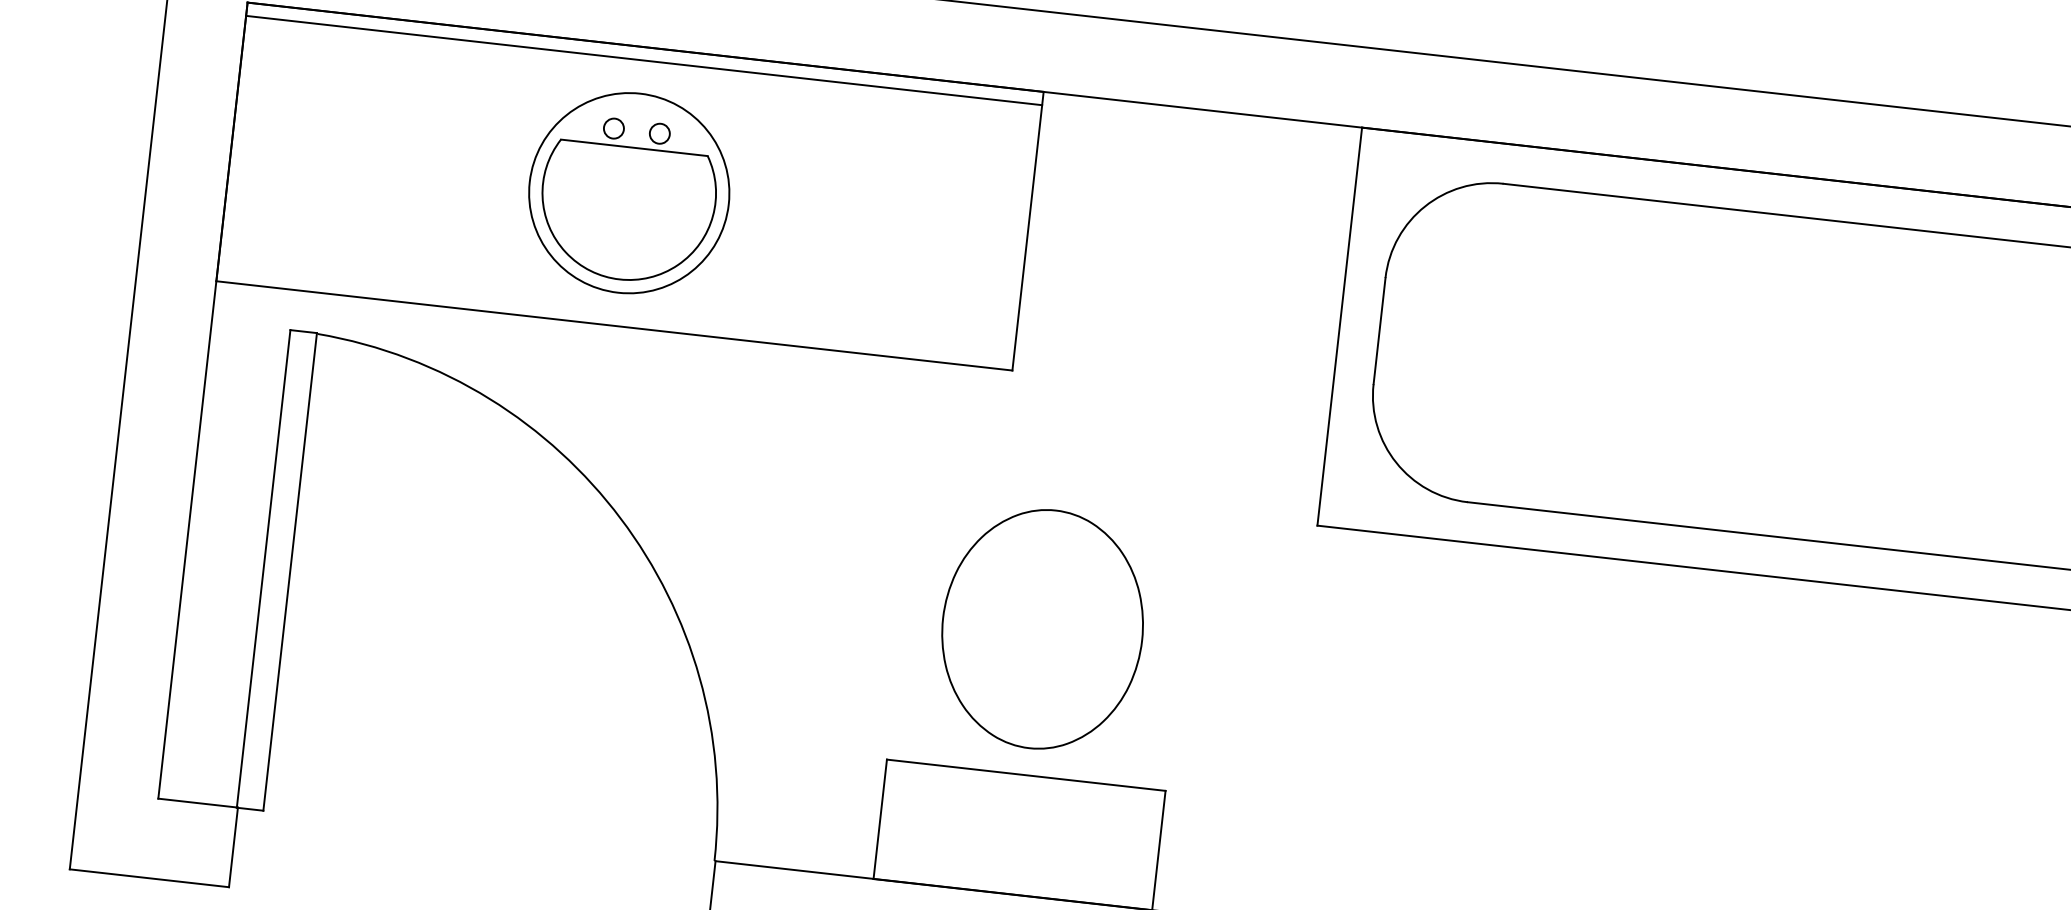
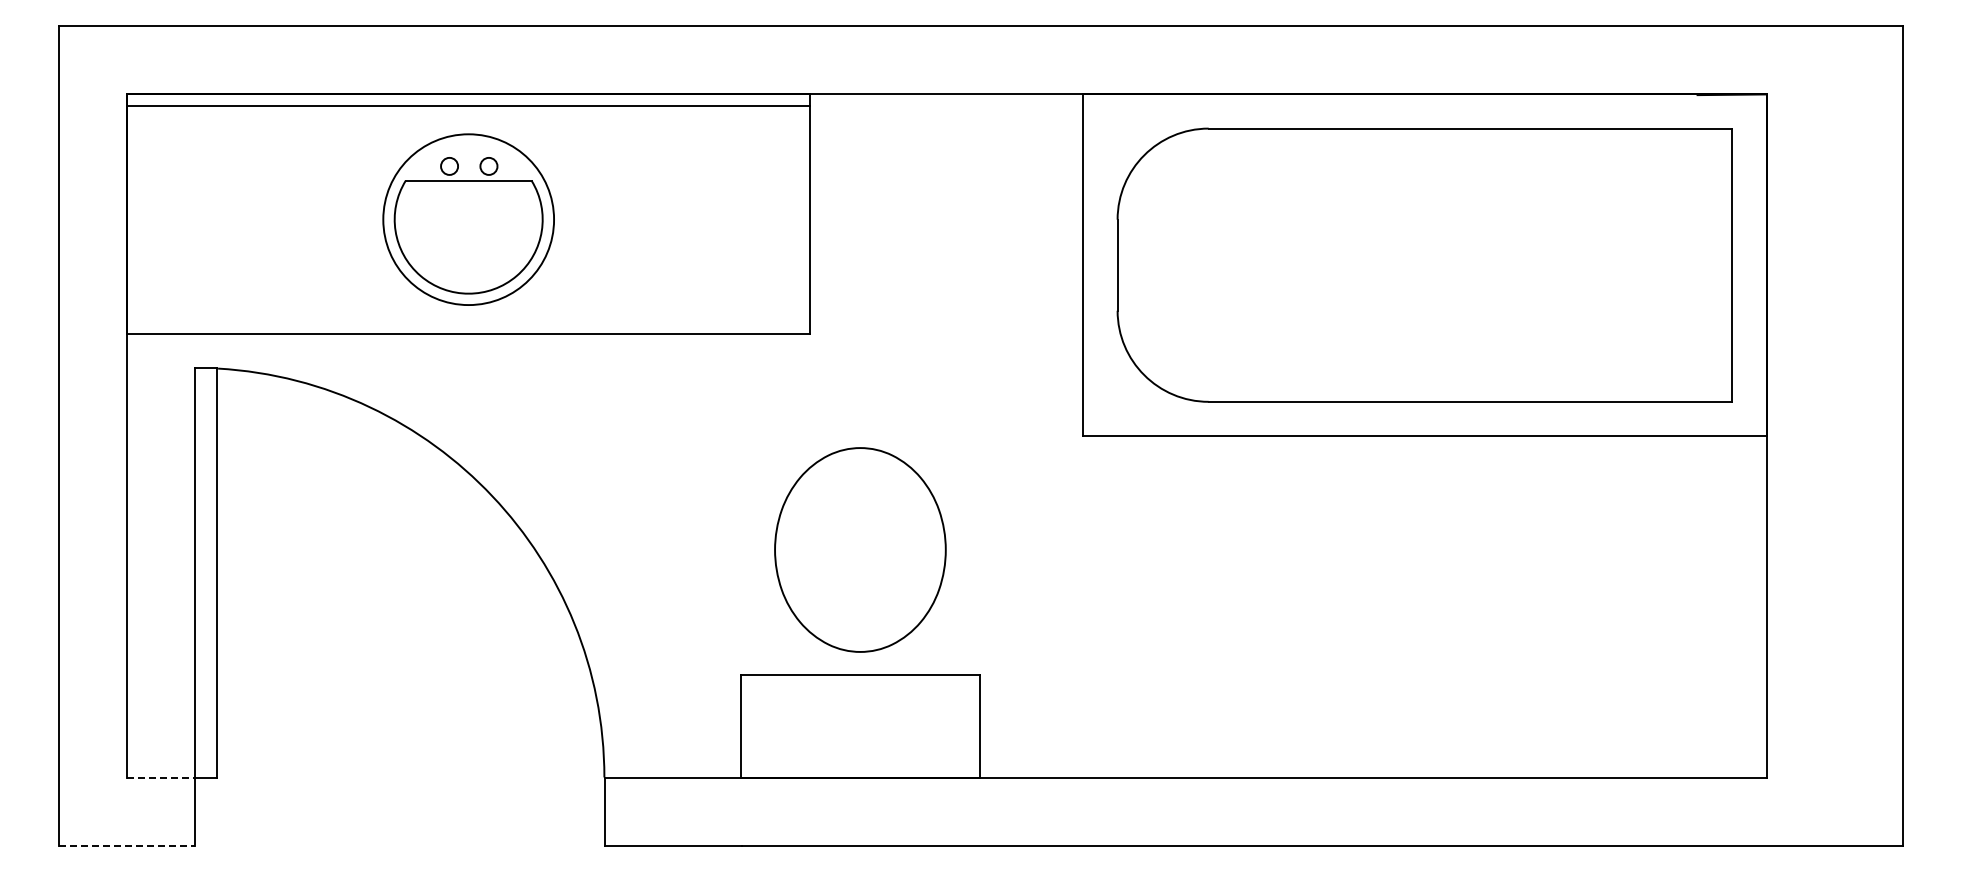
line: (198, 803) -> (161, 777), solid -> dashed
line: (149, 877) -> (127, 845), solid -> dashed

